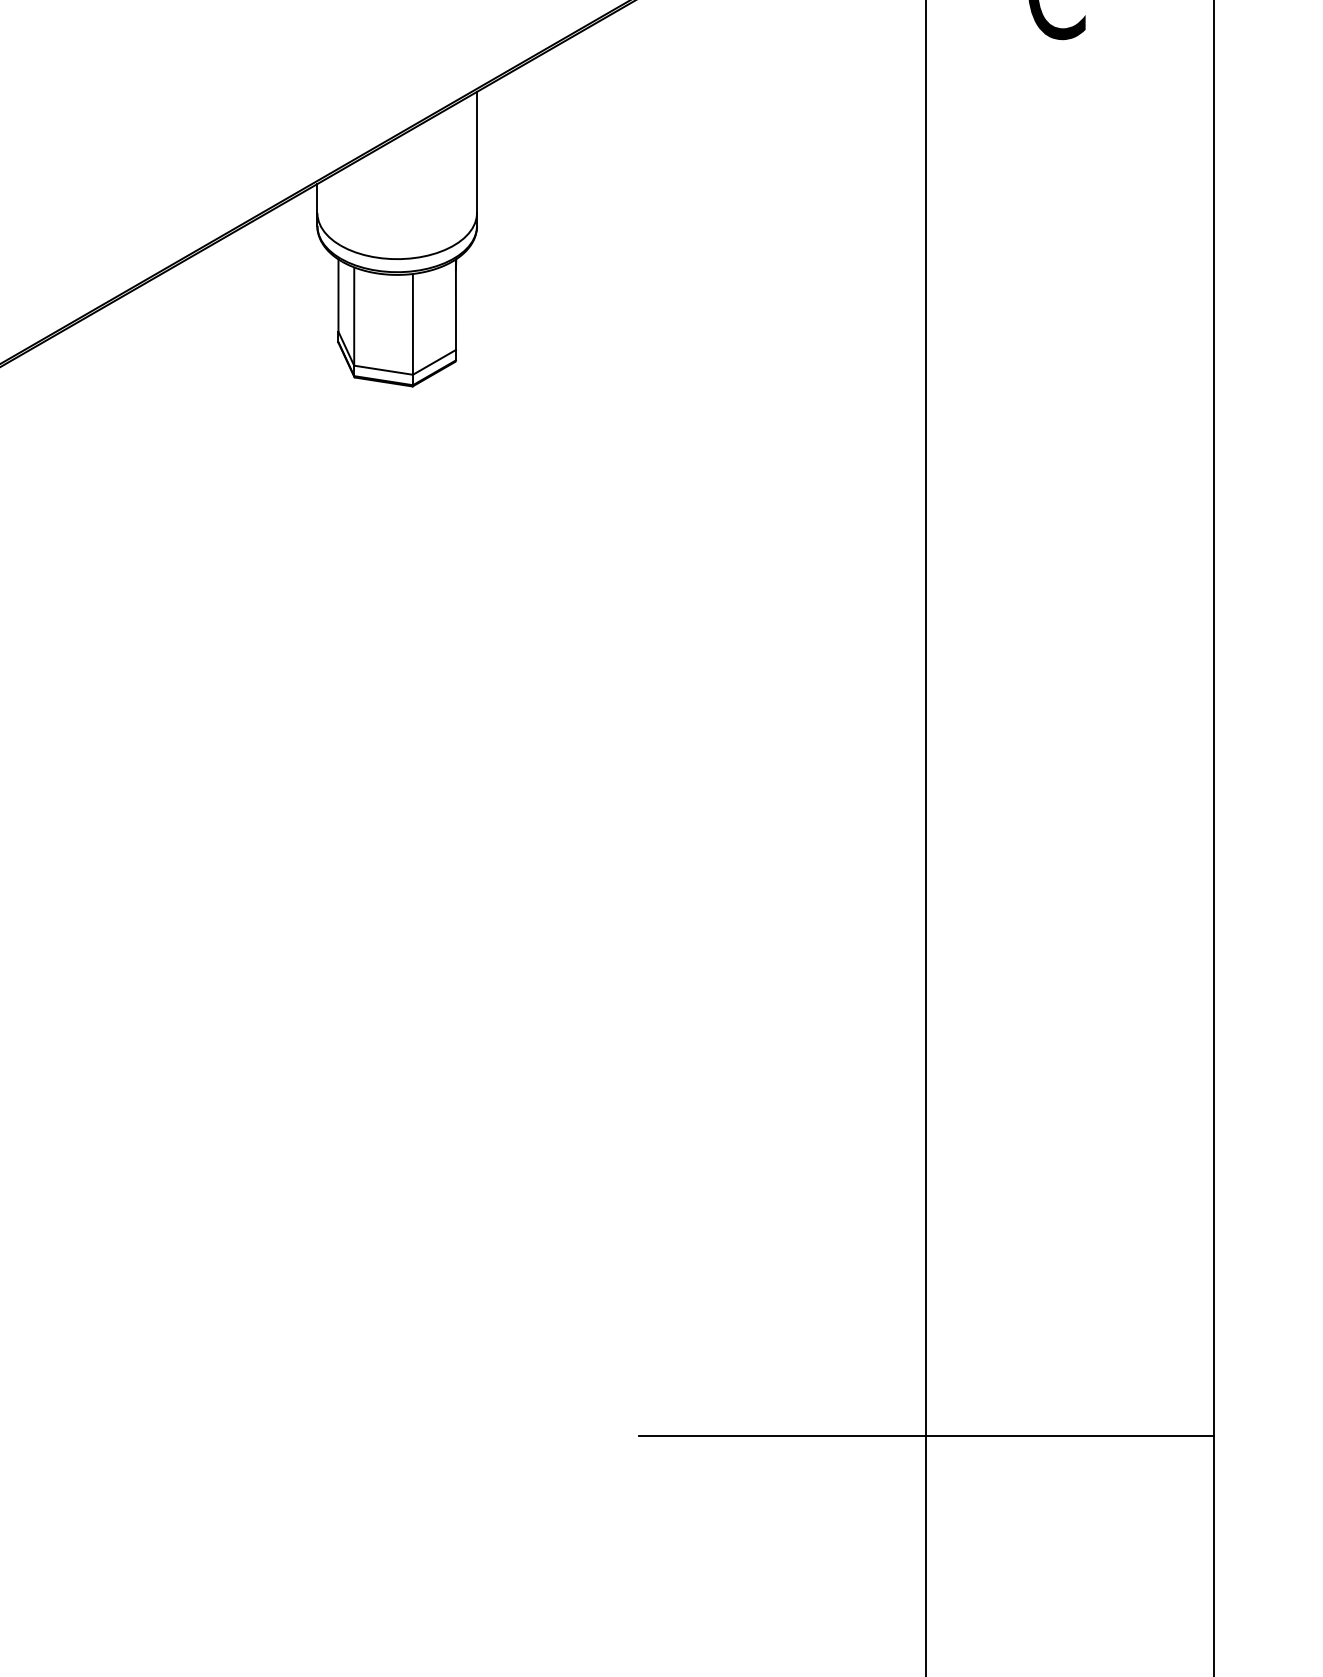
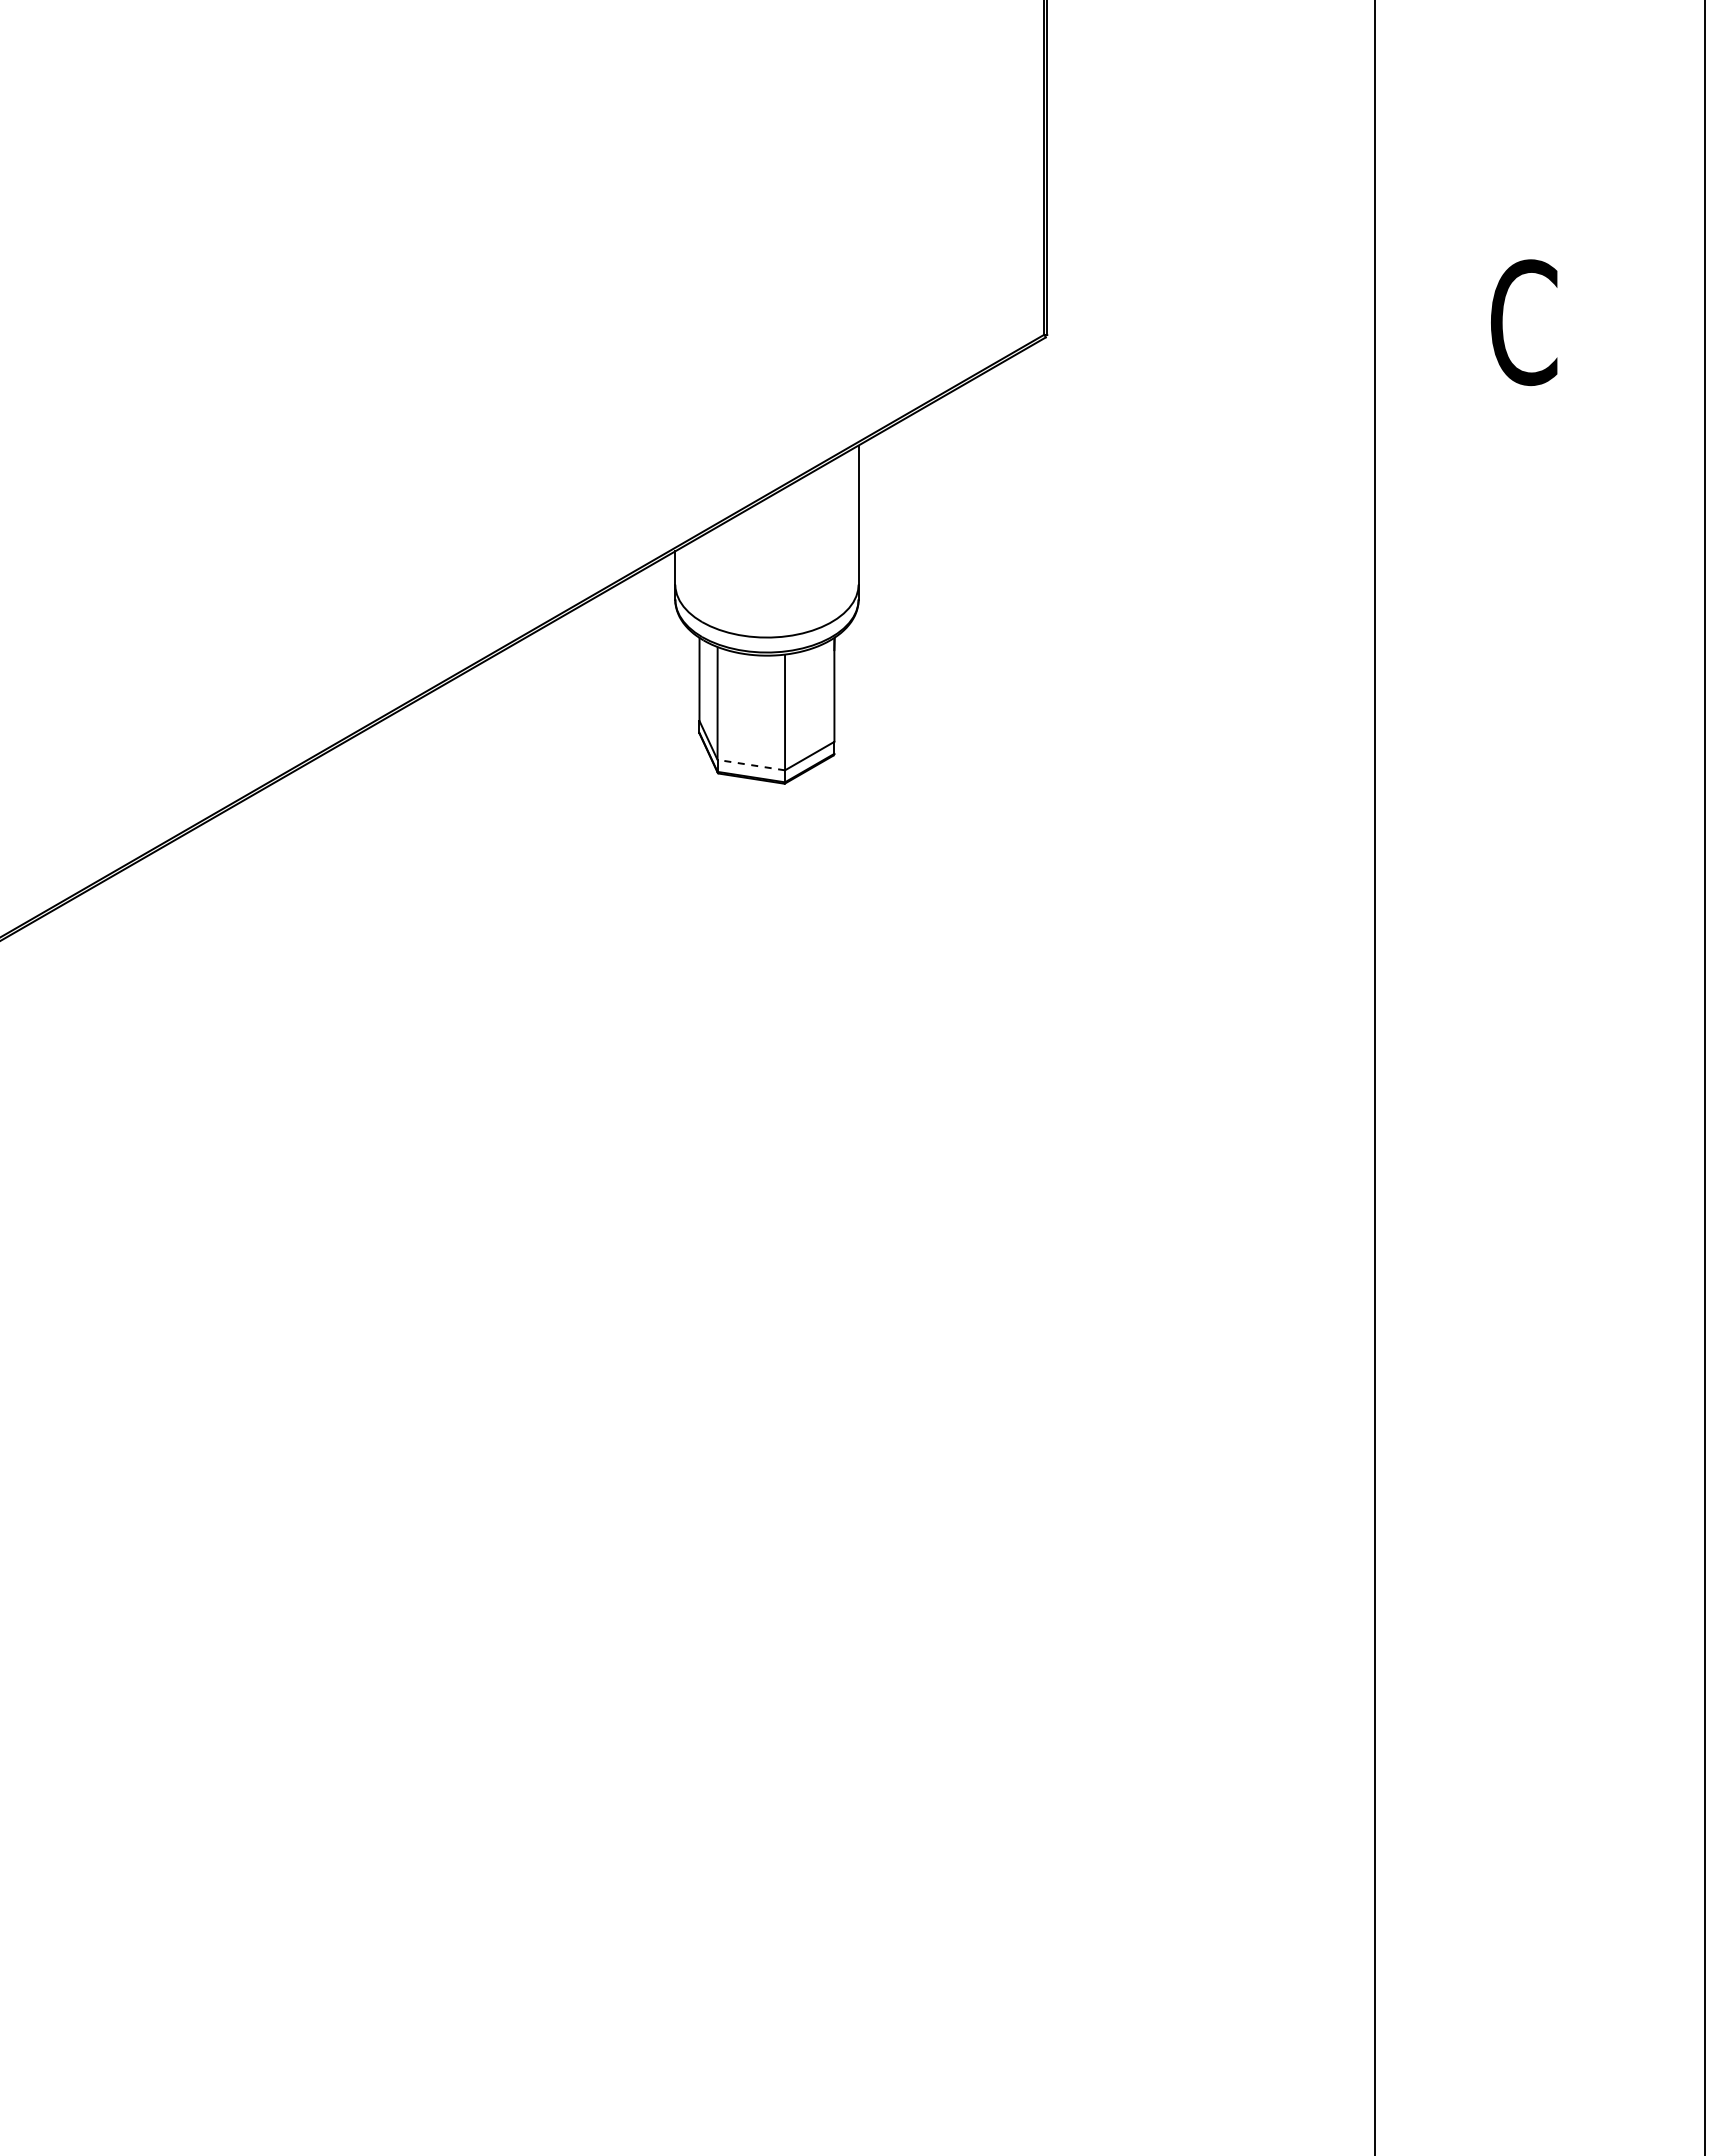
line: (382, 370) -> (750, 765), solid -> dashed
line: (926, 1435) -> (1374, 1988), removed

